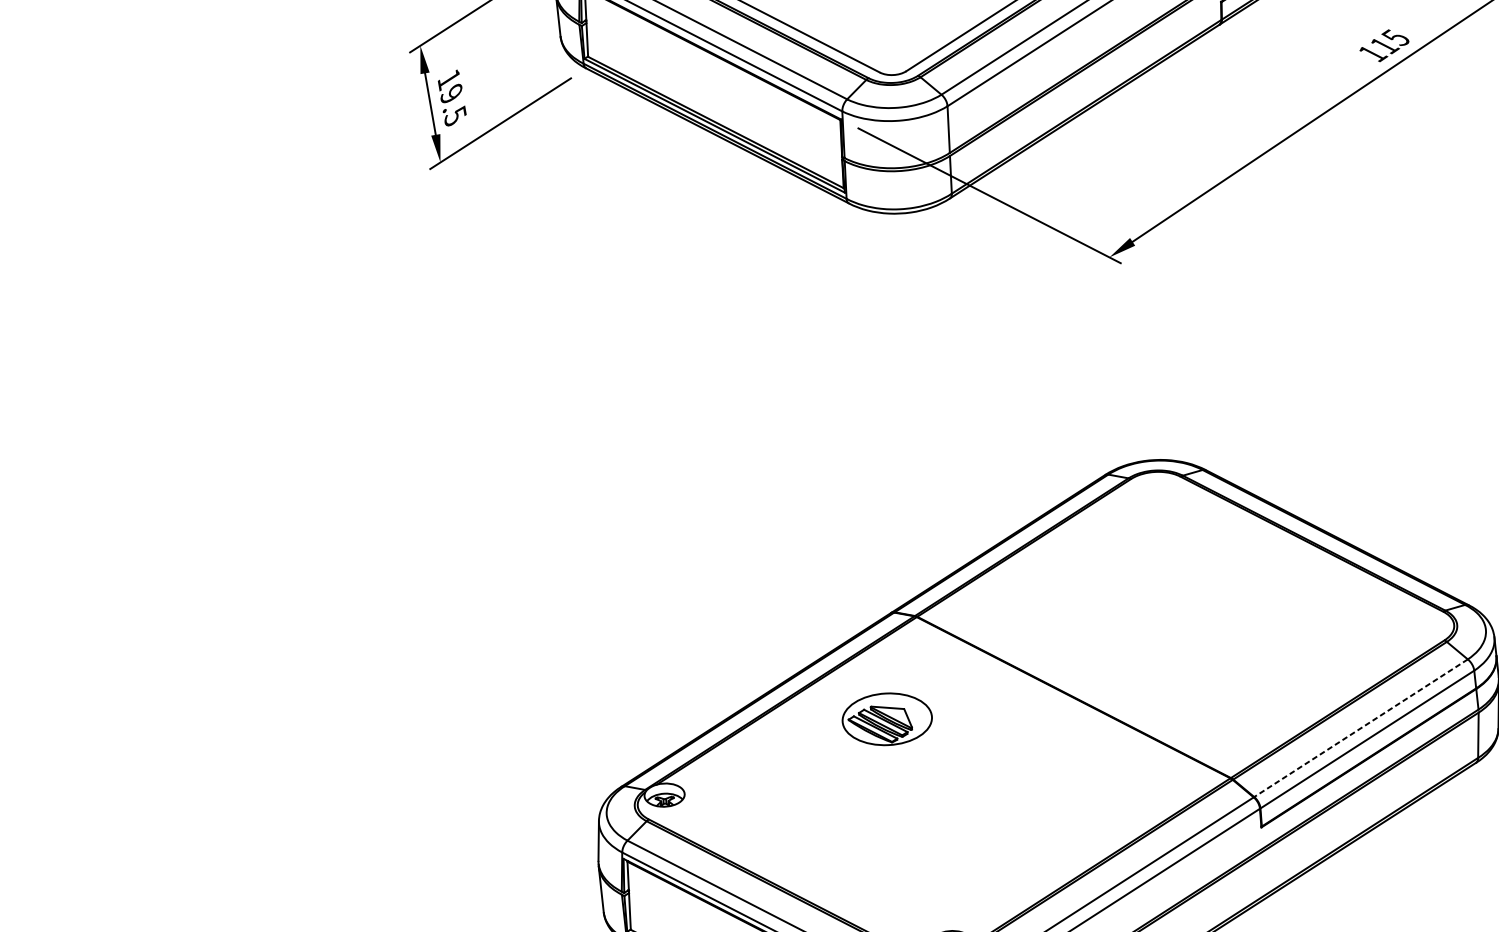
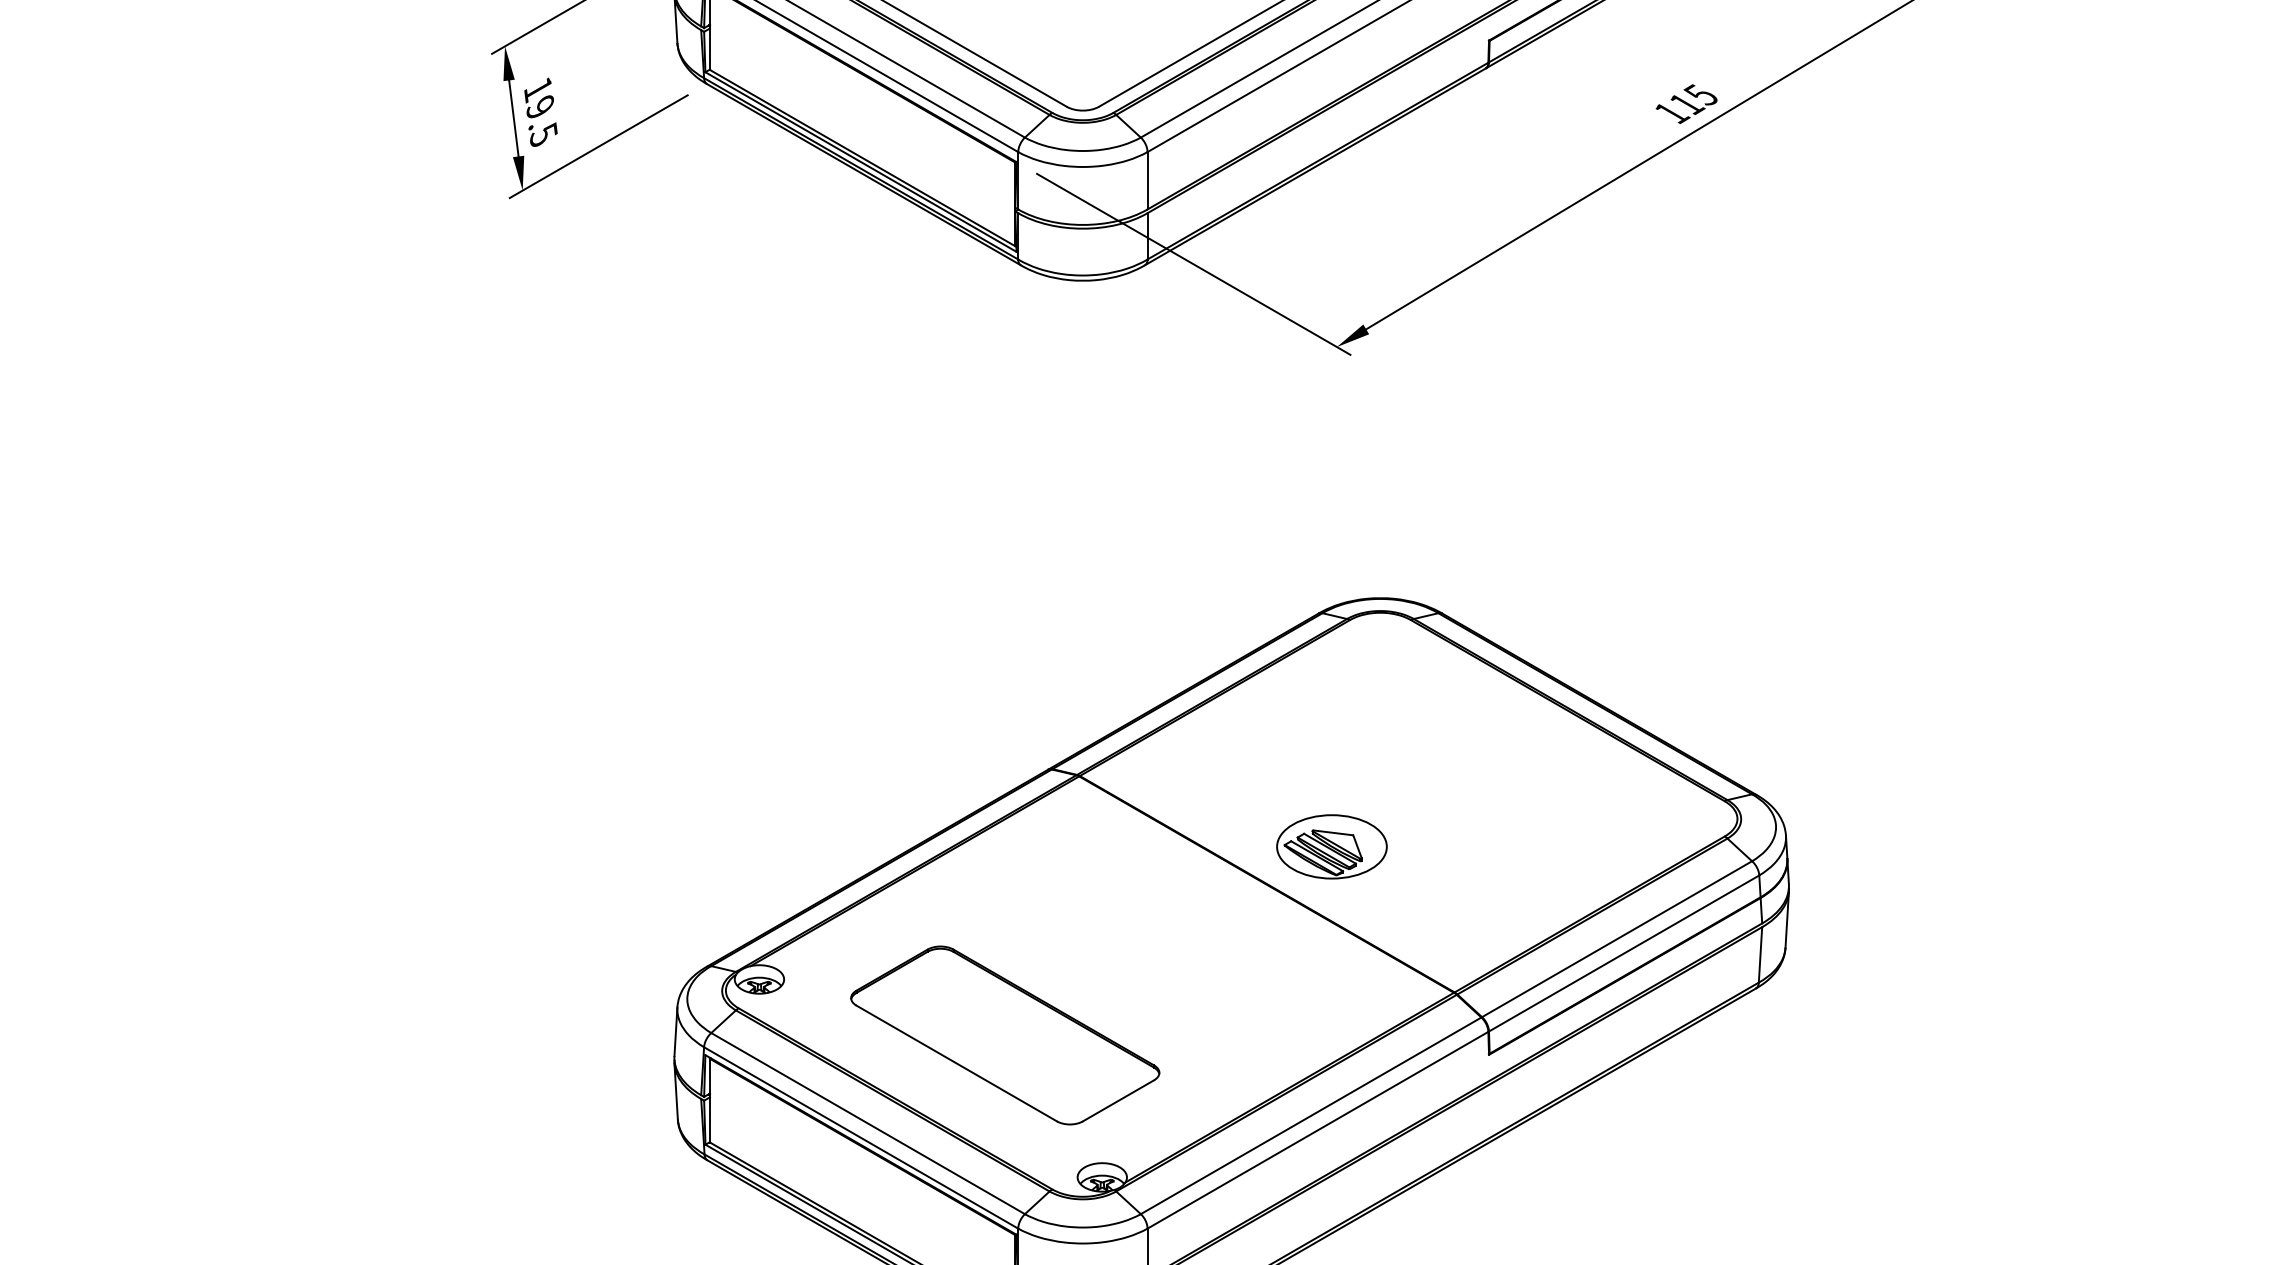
part: (886, 719) -> (1331, 846), moved
line: (1361, 728) -> (1617, 939), dashed -> solid
part: (867, 830) -> (1005, 1035), added

